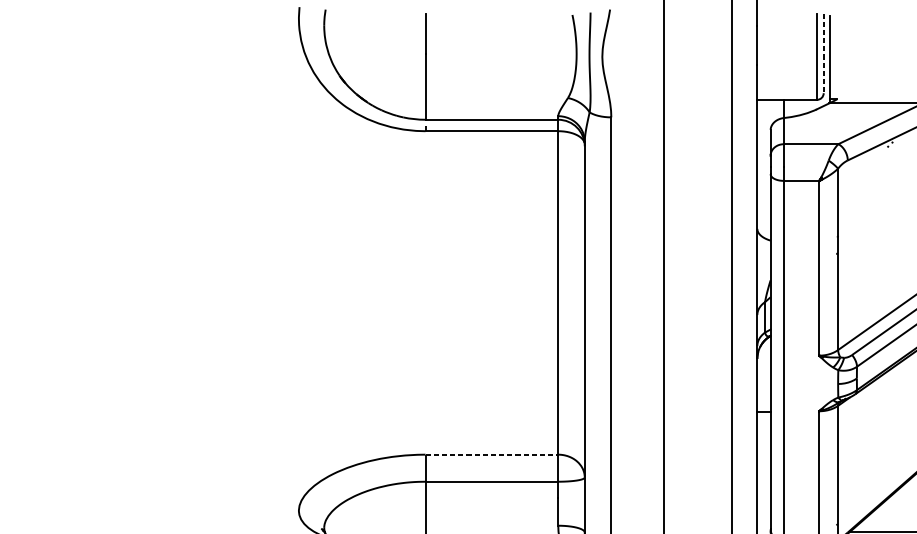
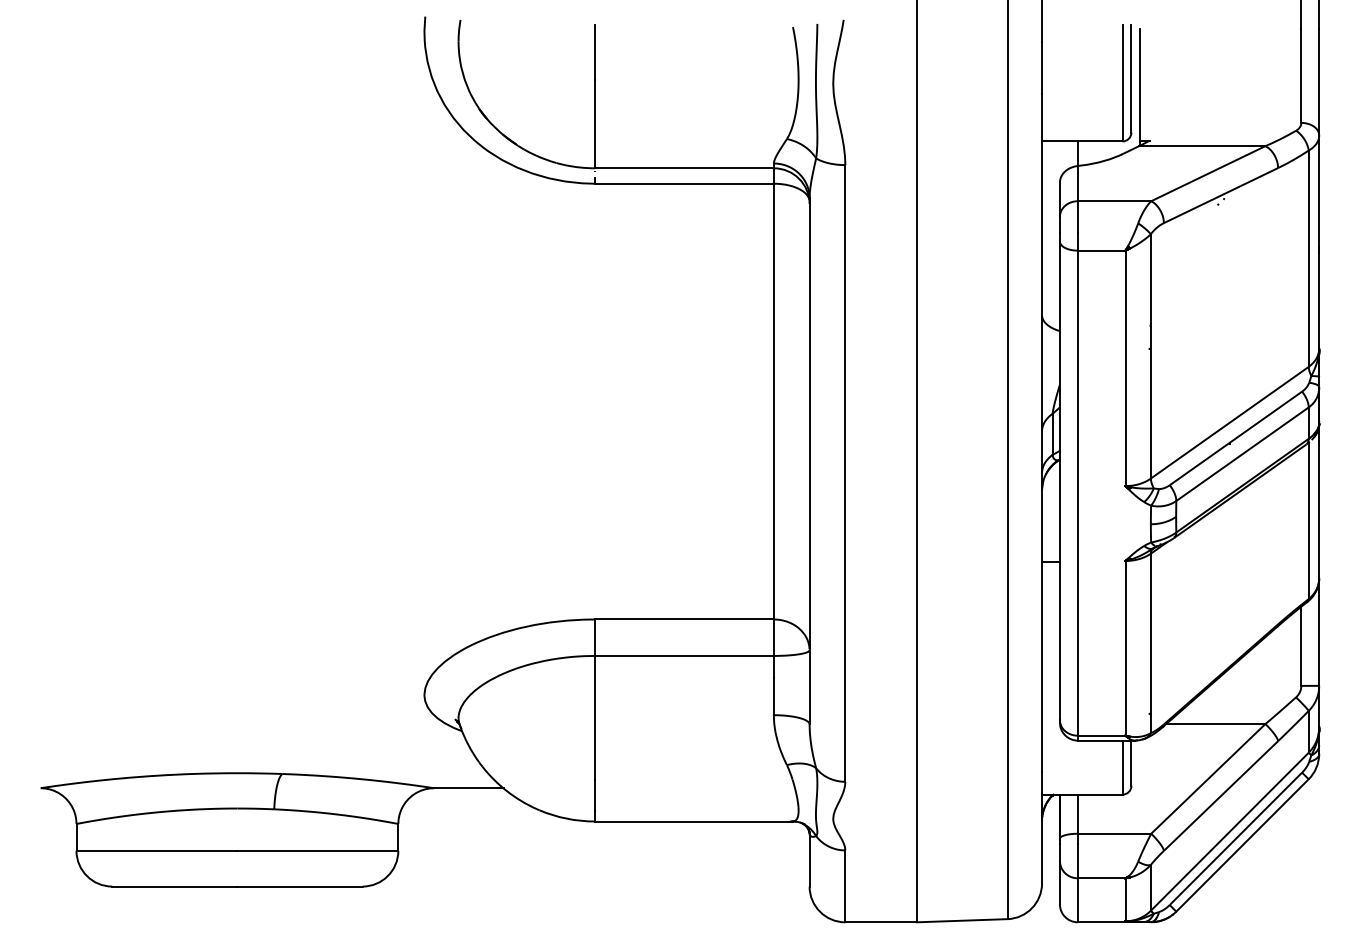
line: (823, 53) -> (1131, 78), dashed -> solid
line: (491, 454) -> (684, 619), dashed -> solid

